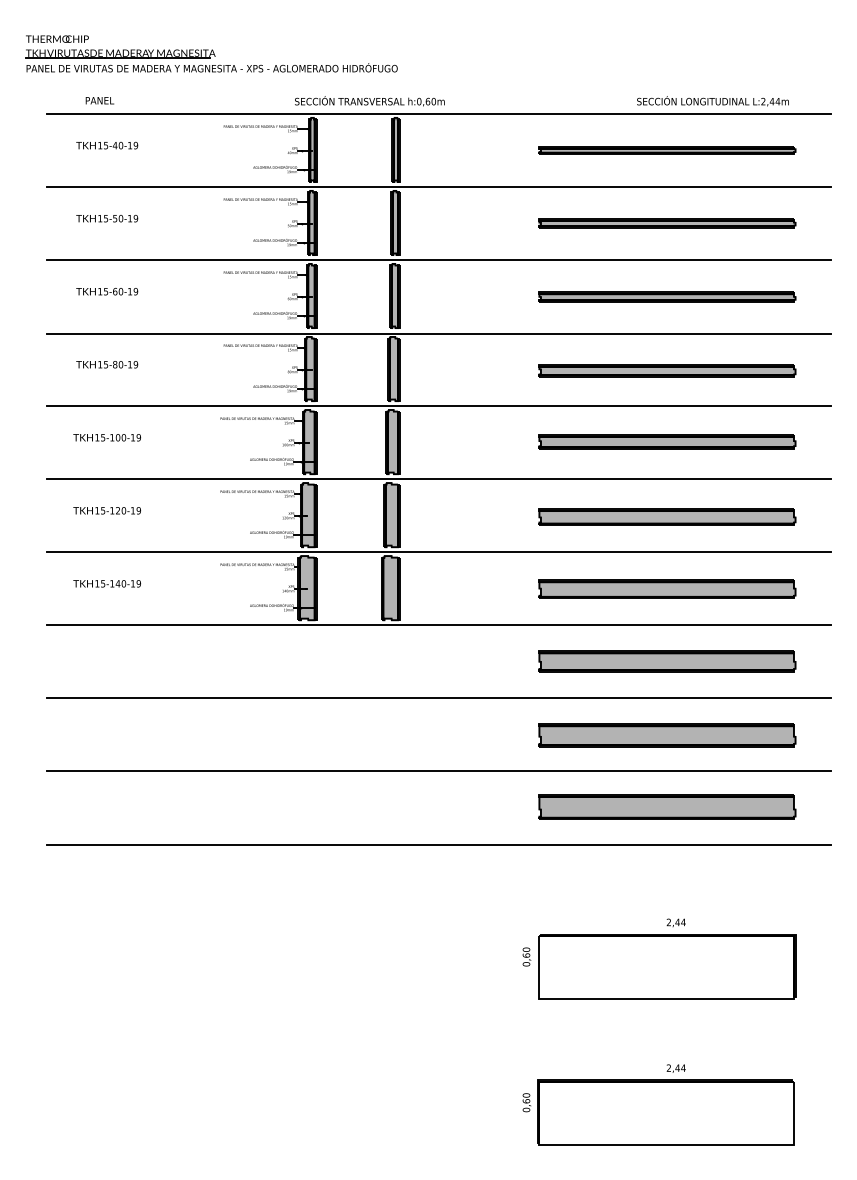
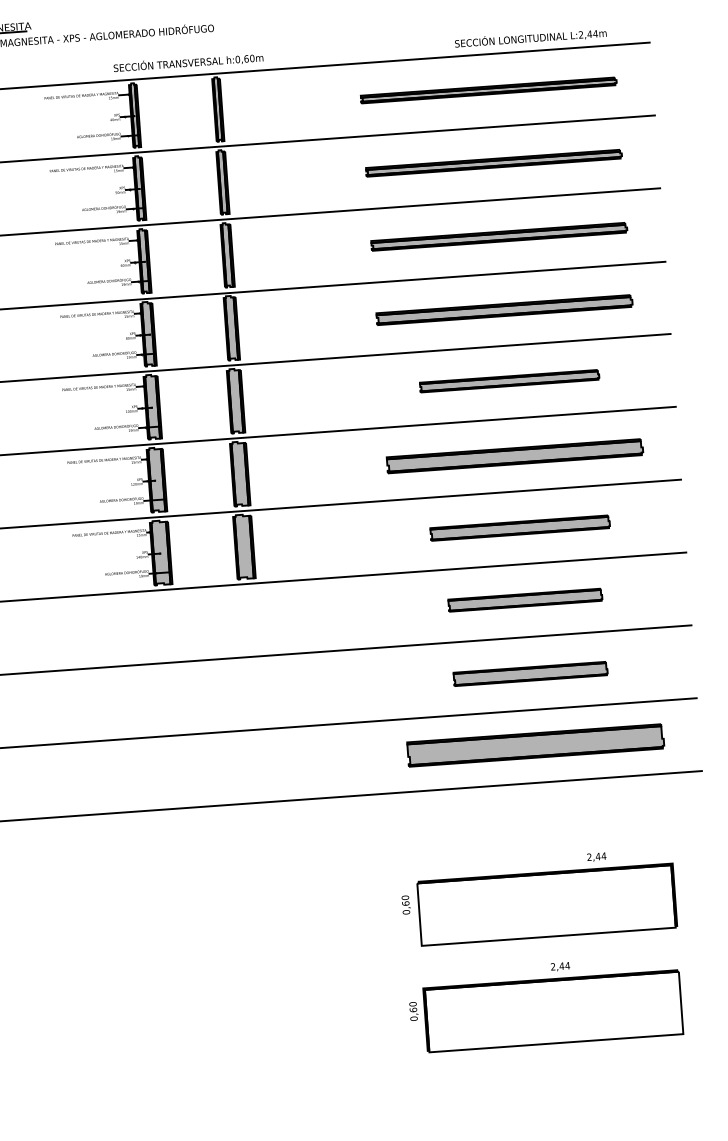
part: (667, 441) -> (509, 380), size x0.7
part: (667, 588) -> (520, 527), size x0.7
part: (667, 661) -> (525, 600), size x0.6
part: (667, 735) -> (530, 674), size x0.6
text: (675, 922) -> (595, 856), moved
part: (658, 1104) -> (545, 1003), moved

